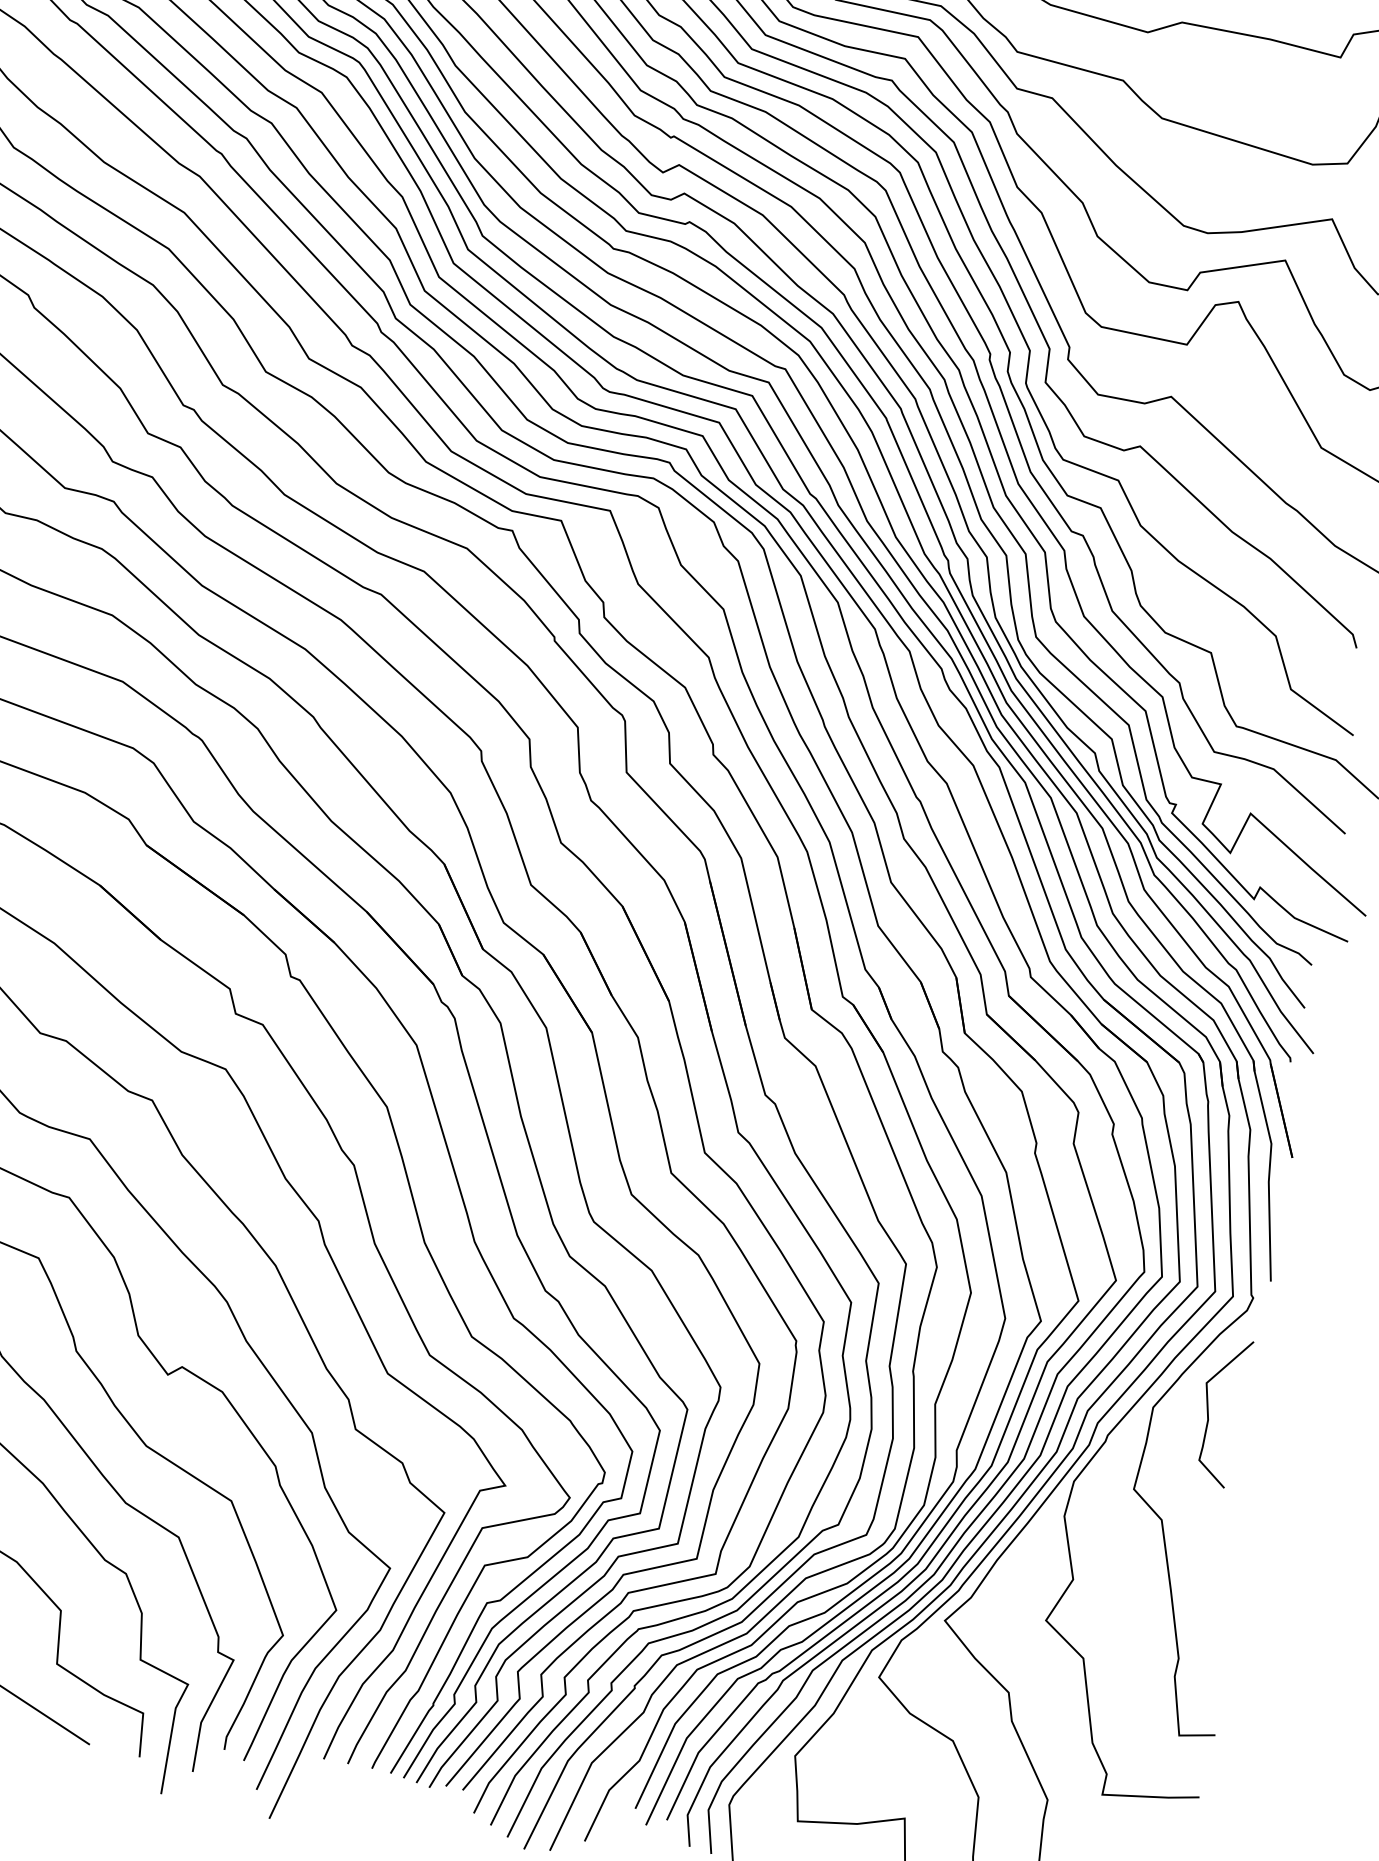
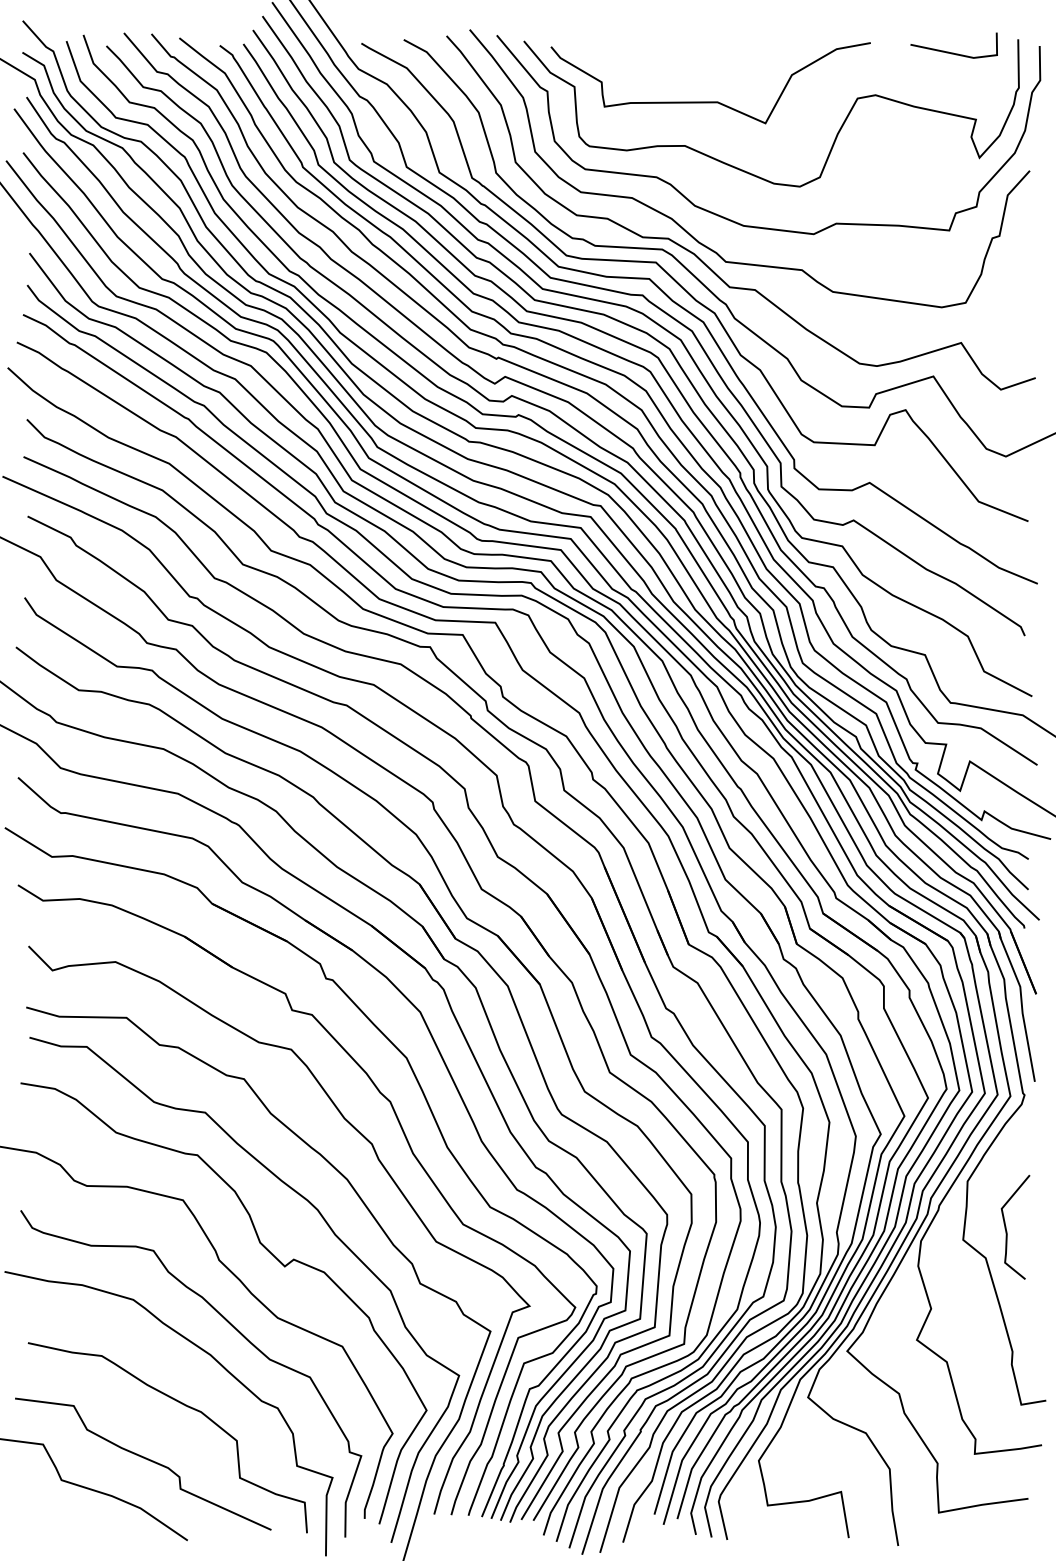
curve: (1209, 1409) -> (1006, 1226), moved

